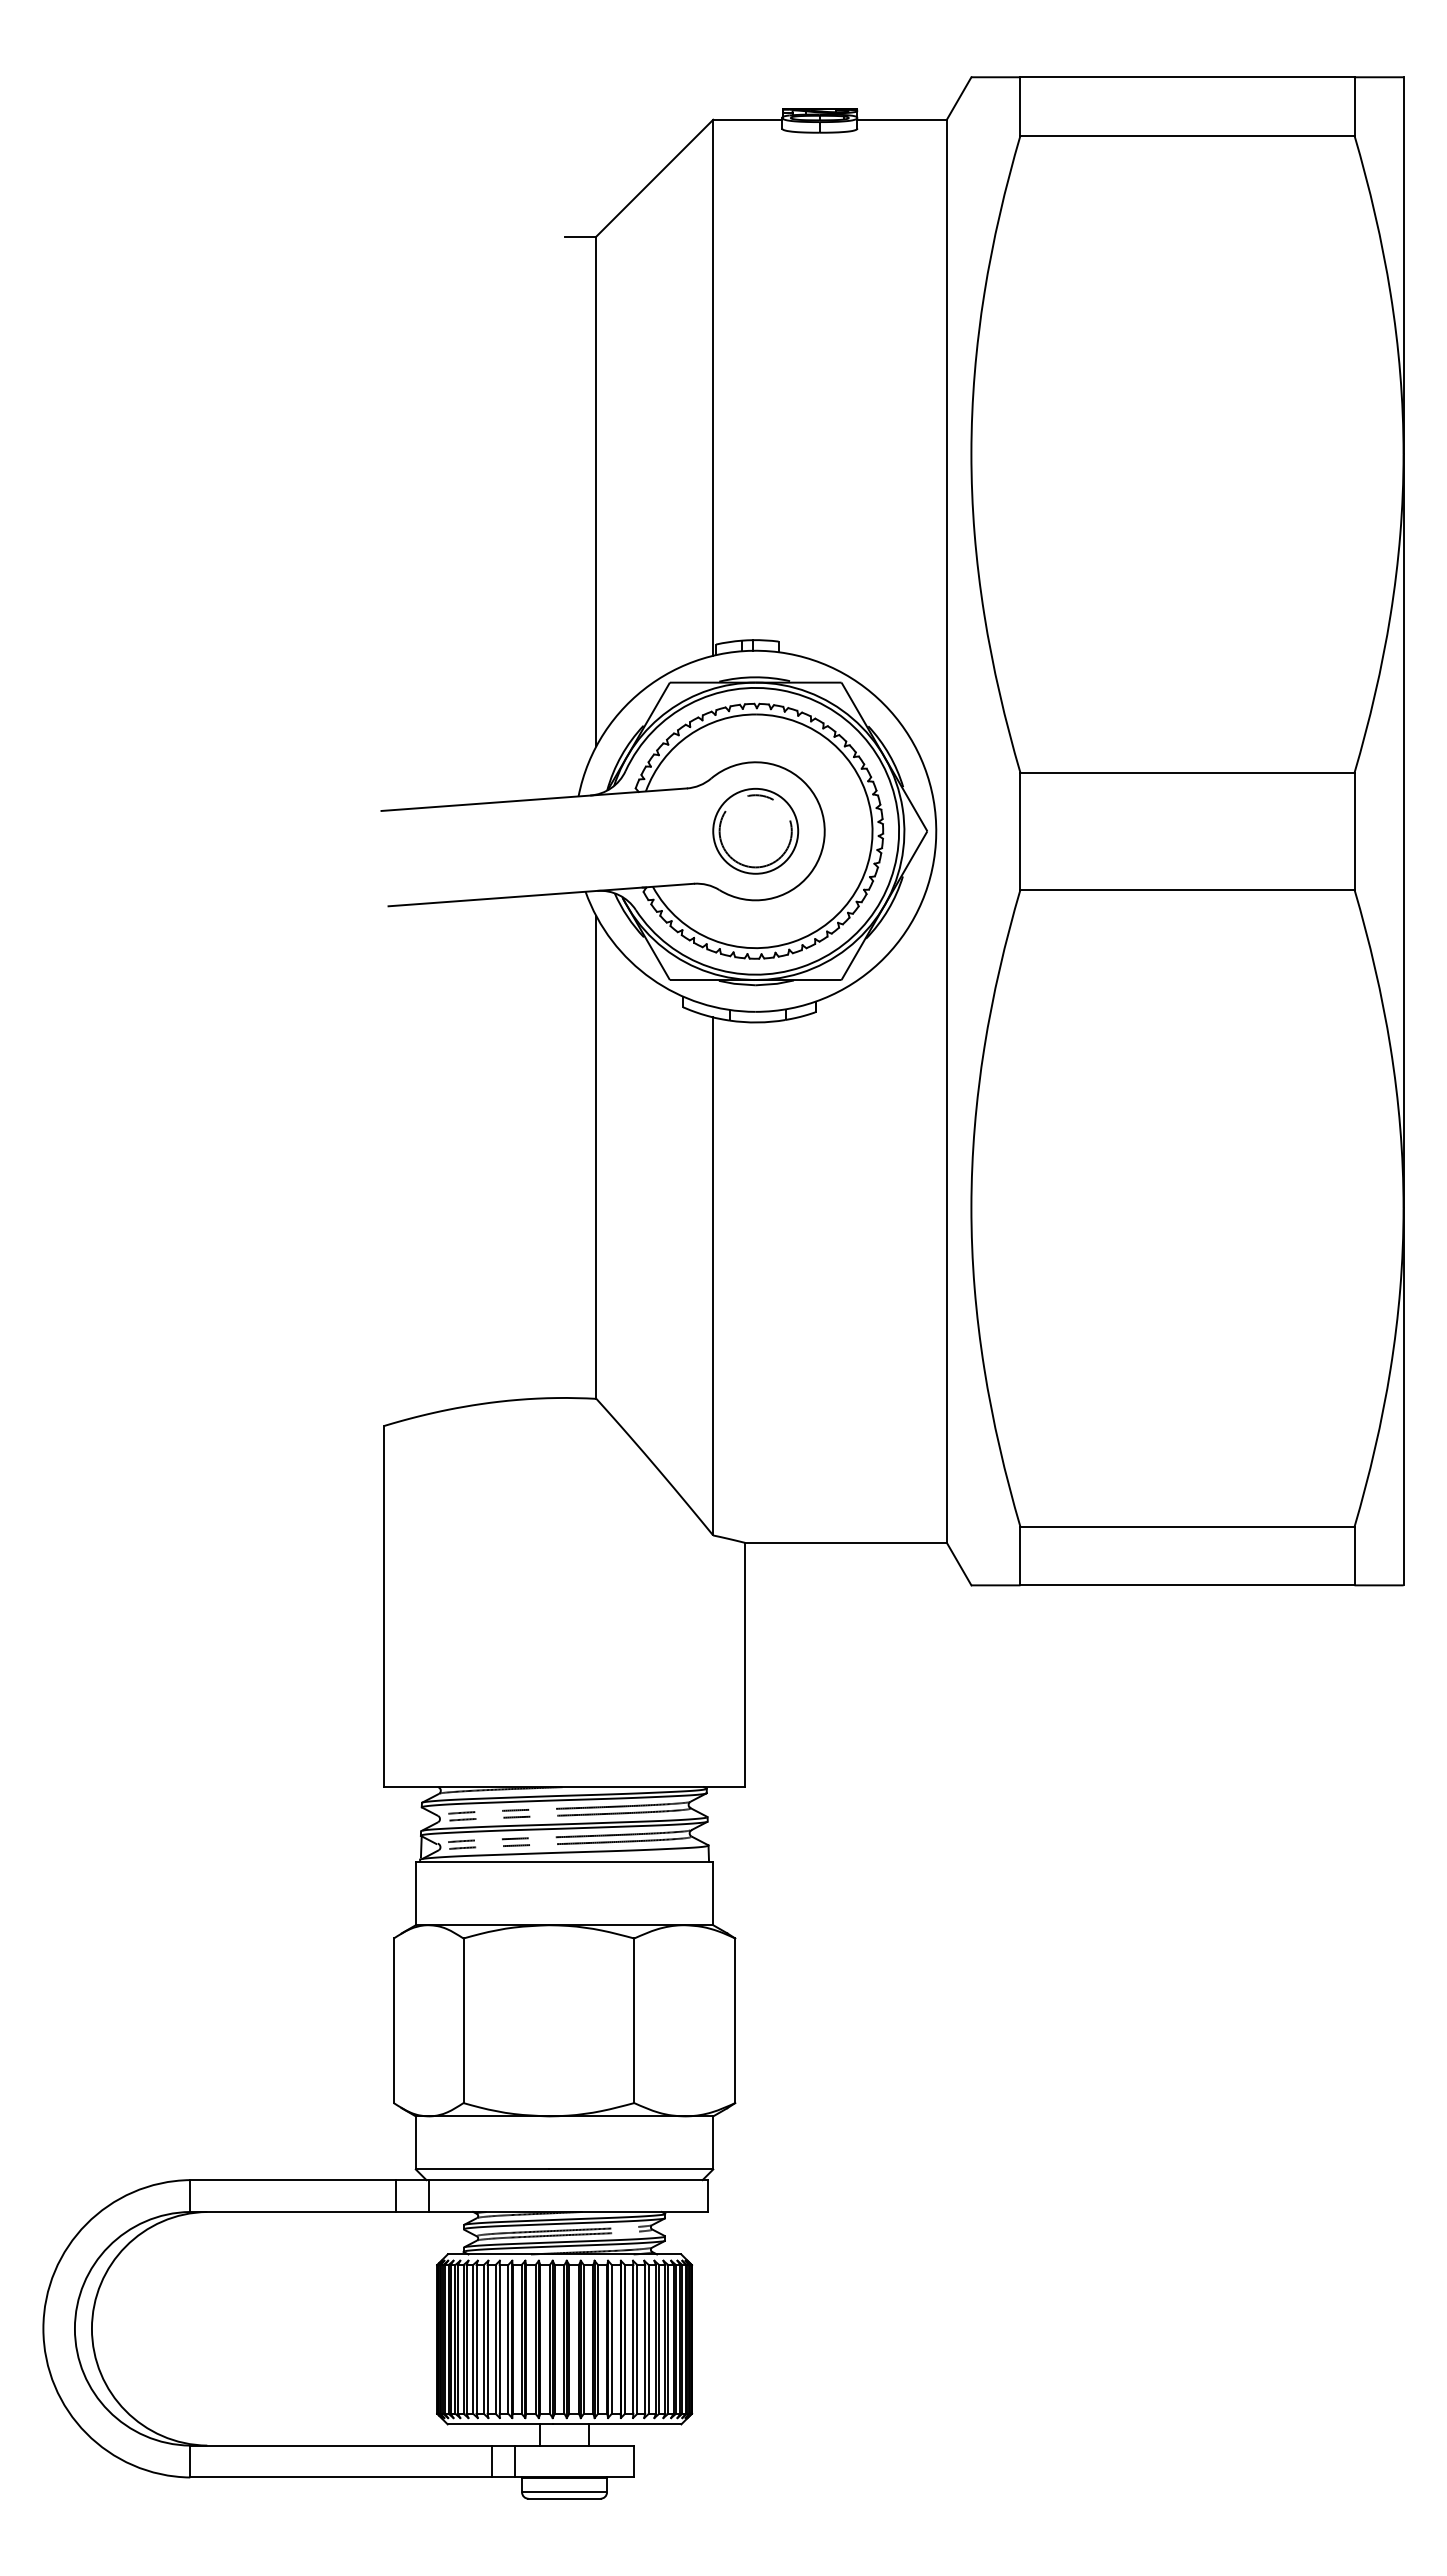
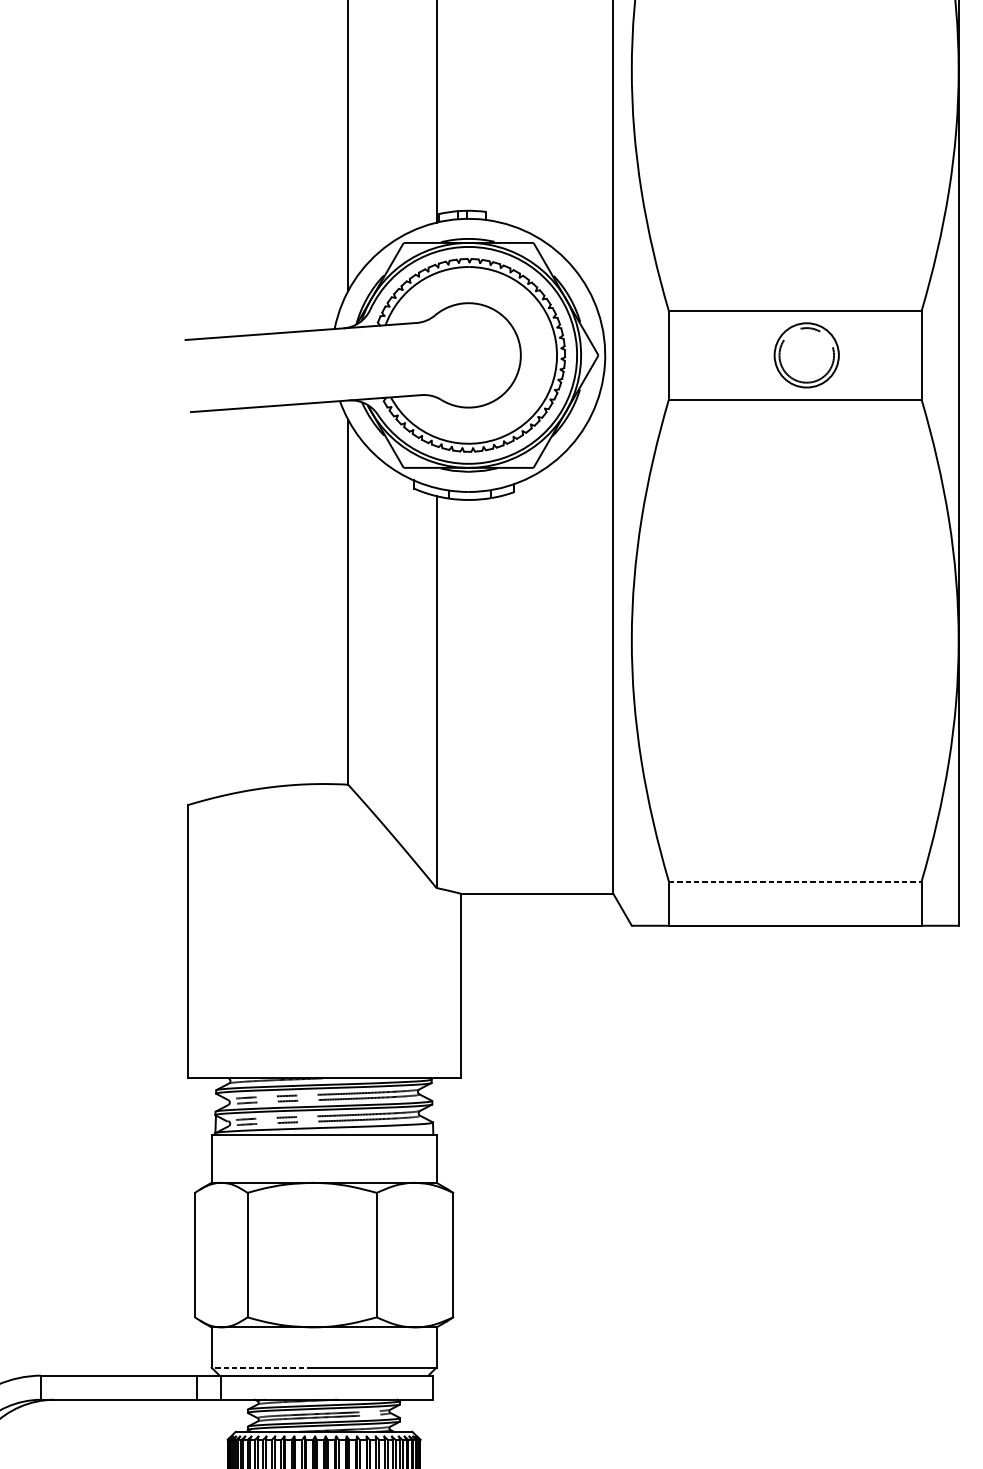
part: (755, 831) -> (806, 355), moved
line: (1187, 1526) -> (795, 881), solid -> dashed
line: (482, 2169) -> (262, 1367), solid -> dashed

